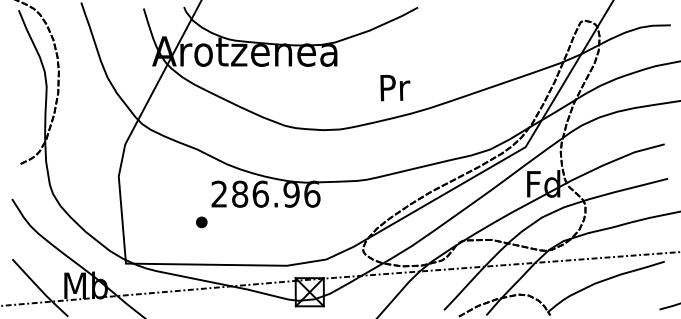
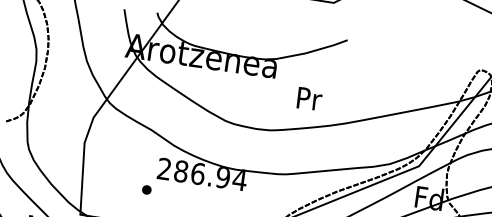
text: (395, 88) -> (309, 99), moved
text: (311, 193) -> (239, 179), 286.96 -> 286.94

